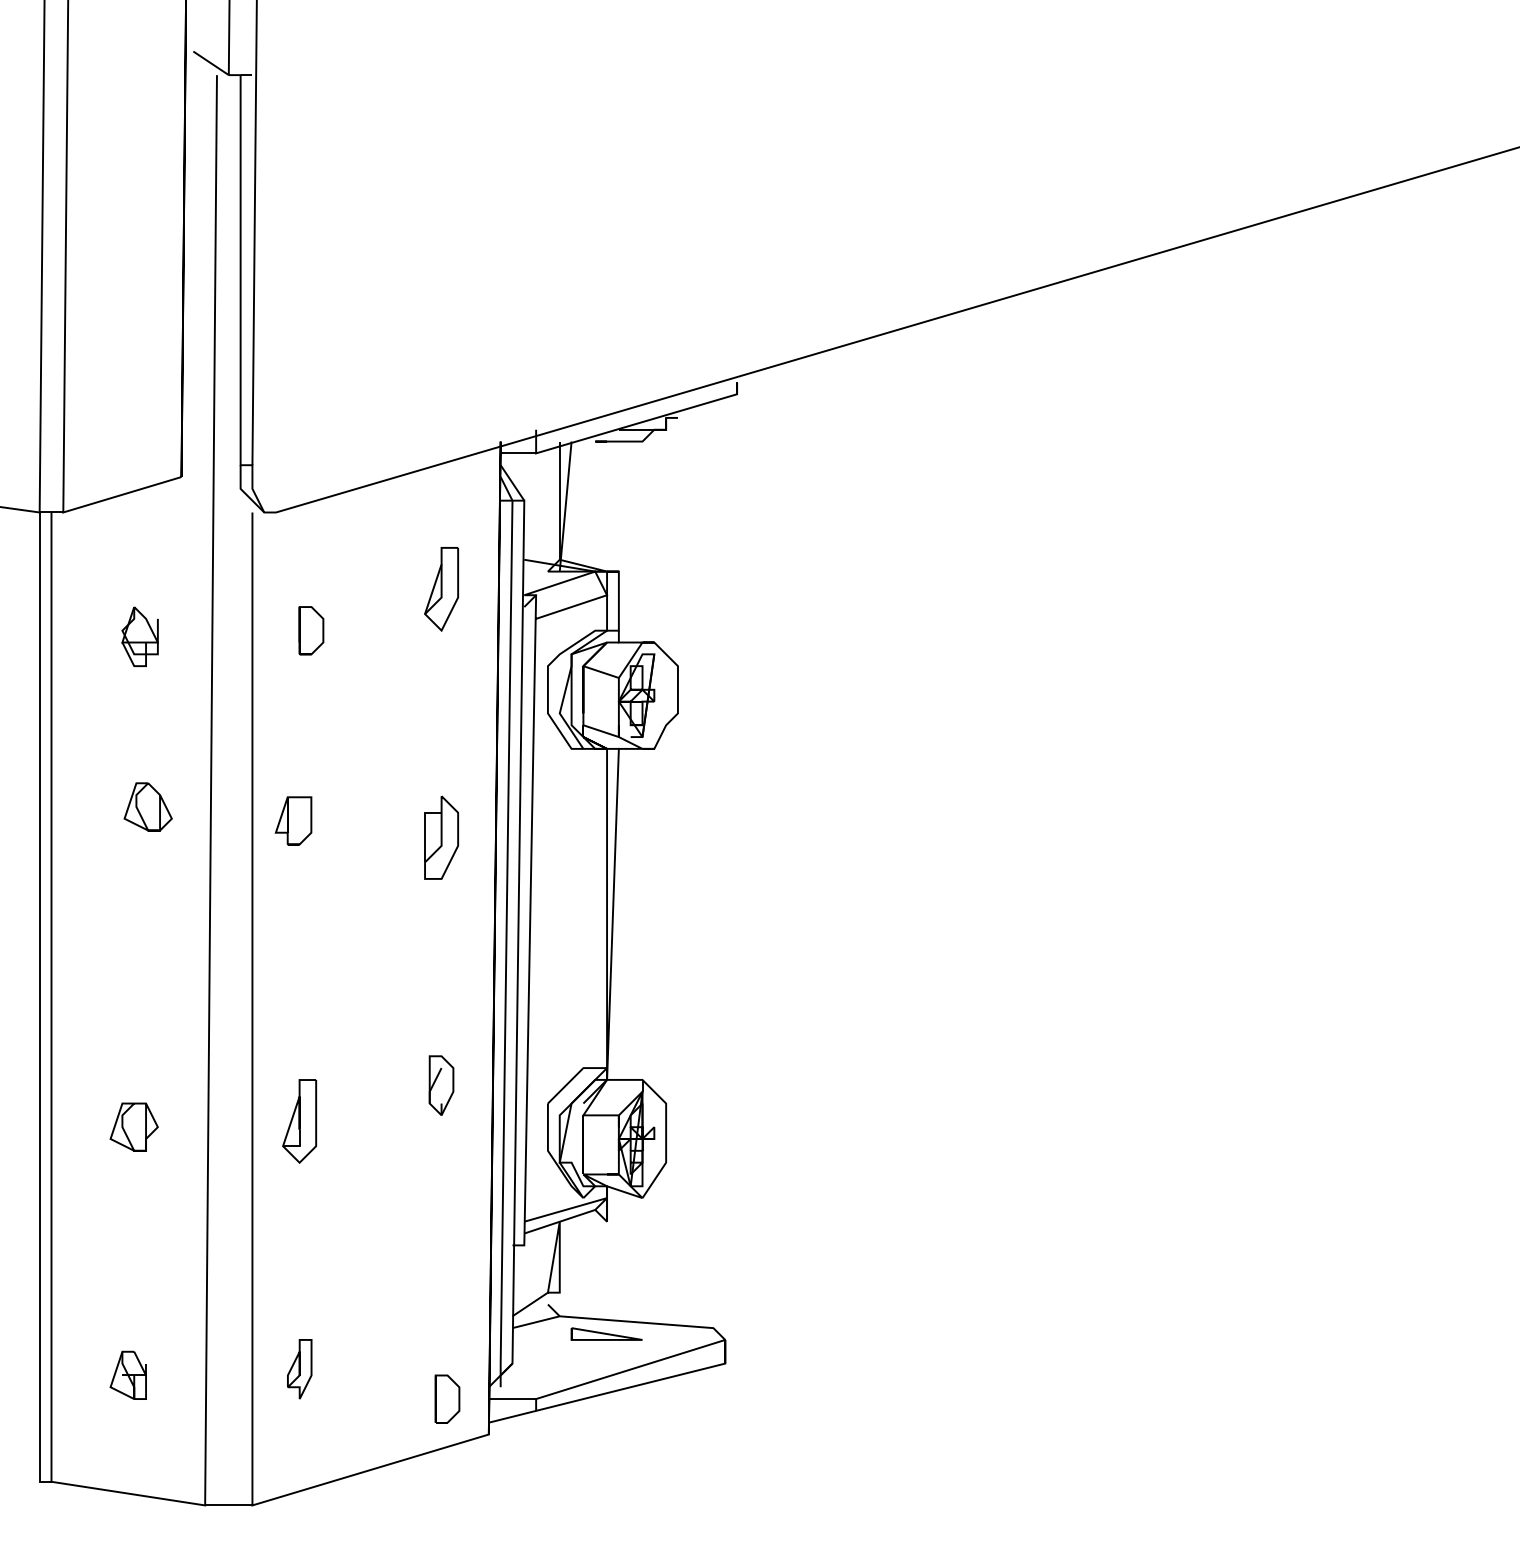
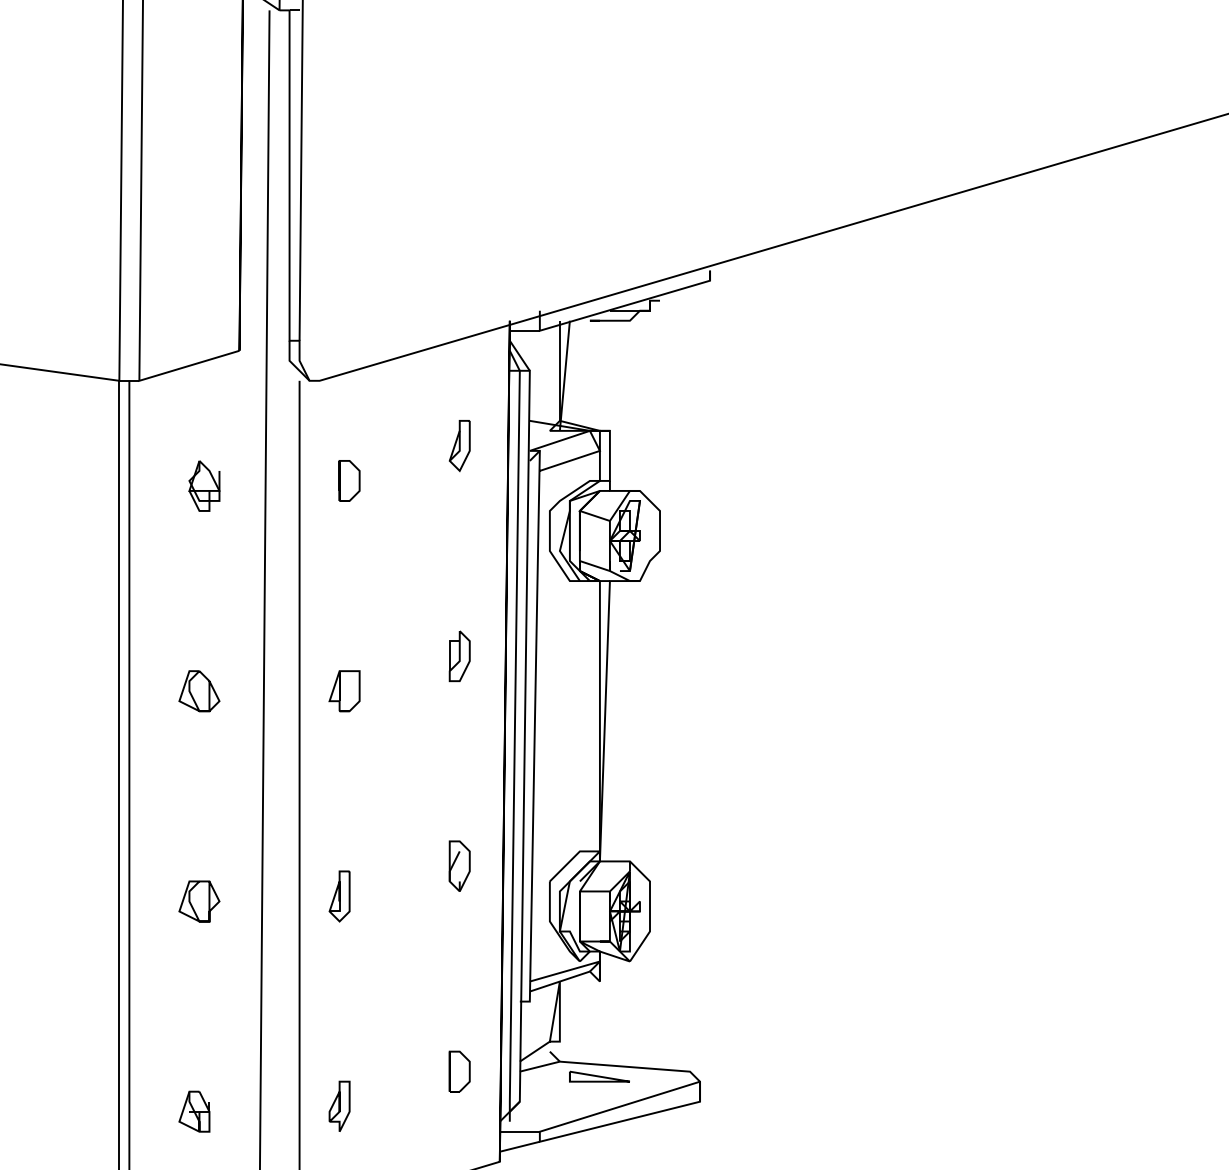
part: (441, 589) -> (459, 446), size x0.71
part: (147, 806) -> (198, 690), moved
part: (293, 820) -> (344, 690), moved
part: (441, 837) -> (459, 656), size x0.71
part: (299, 1120) -> (339, 895), size x0.71
part: (447, 1398) -> (459, 1071), moved

